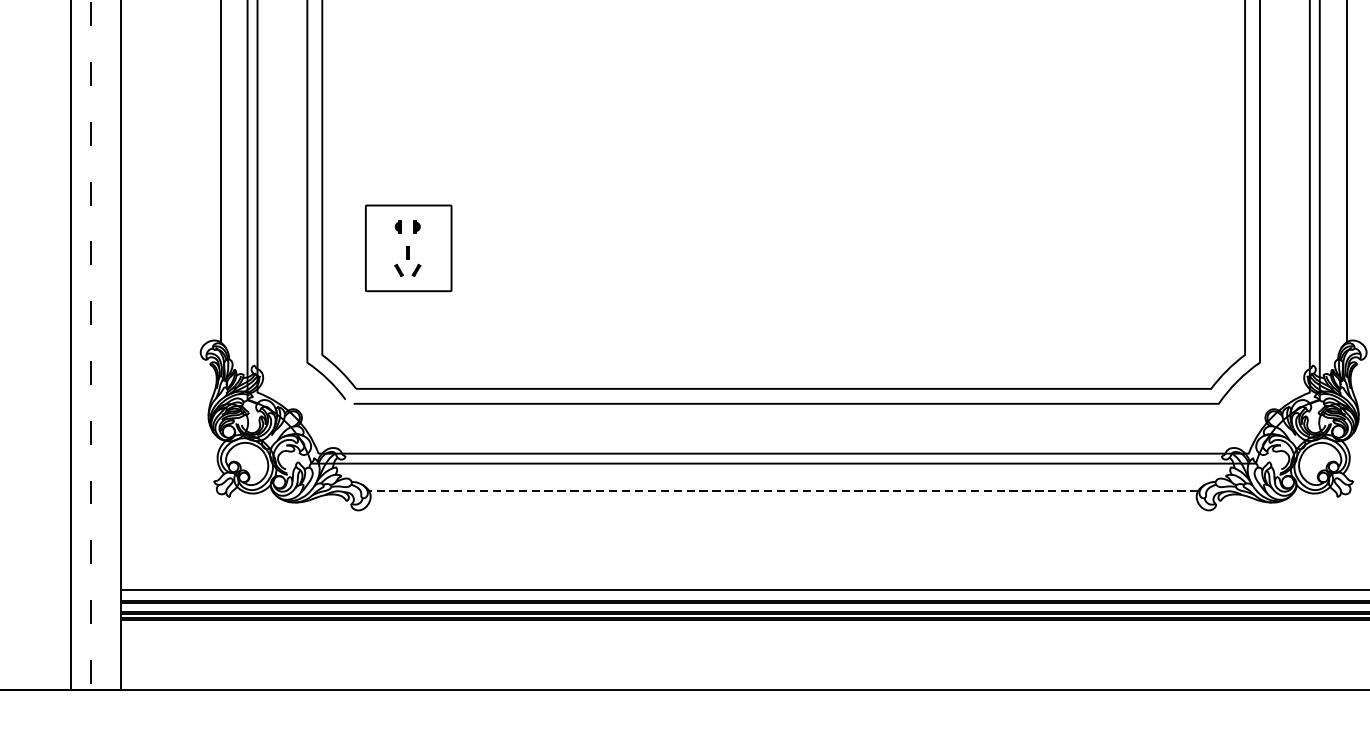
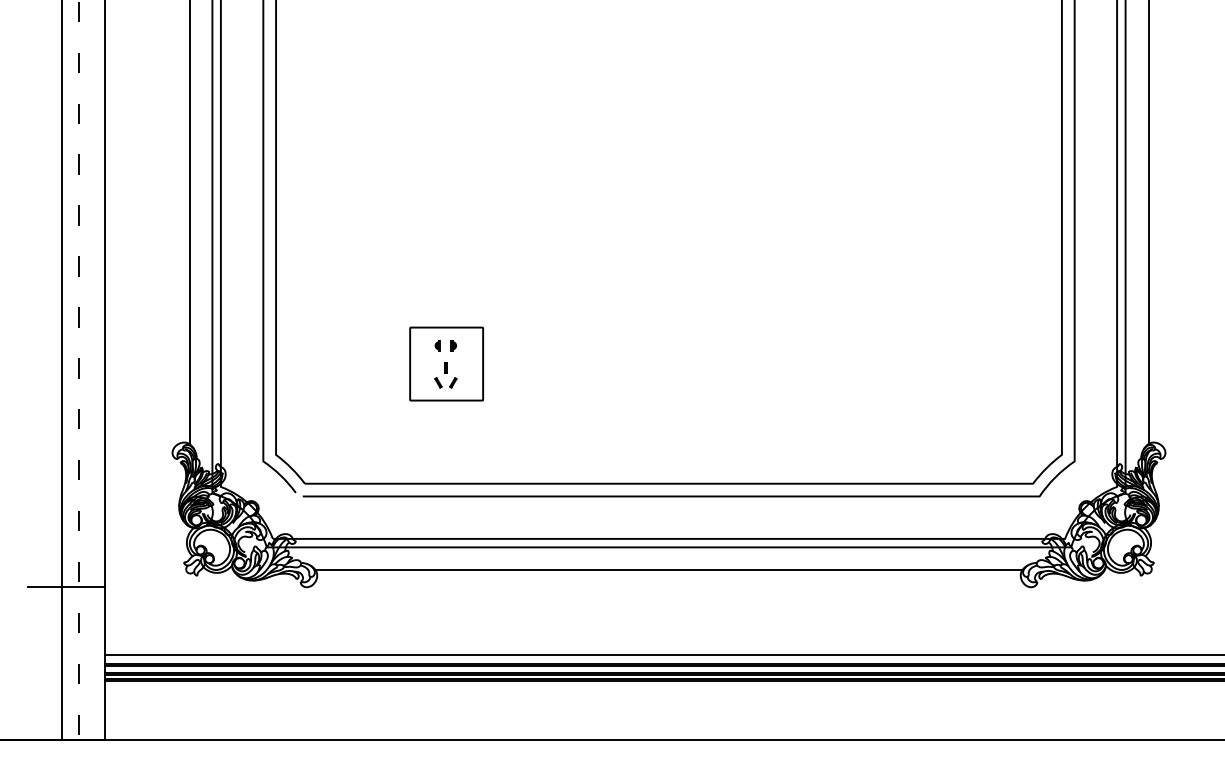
part: (408, 247) -> (446, 363), moved
line: (783, 490) -> (668, 570), dashed -> solid
line: (76, 510) -> (66, 587), added

